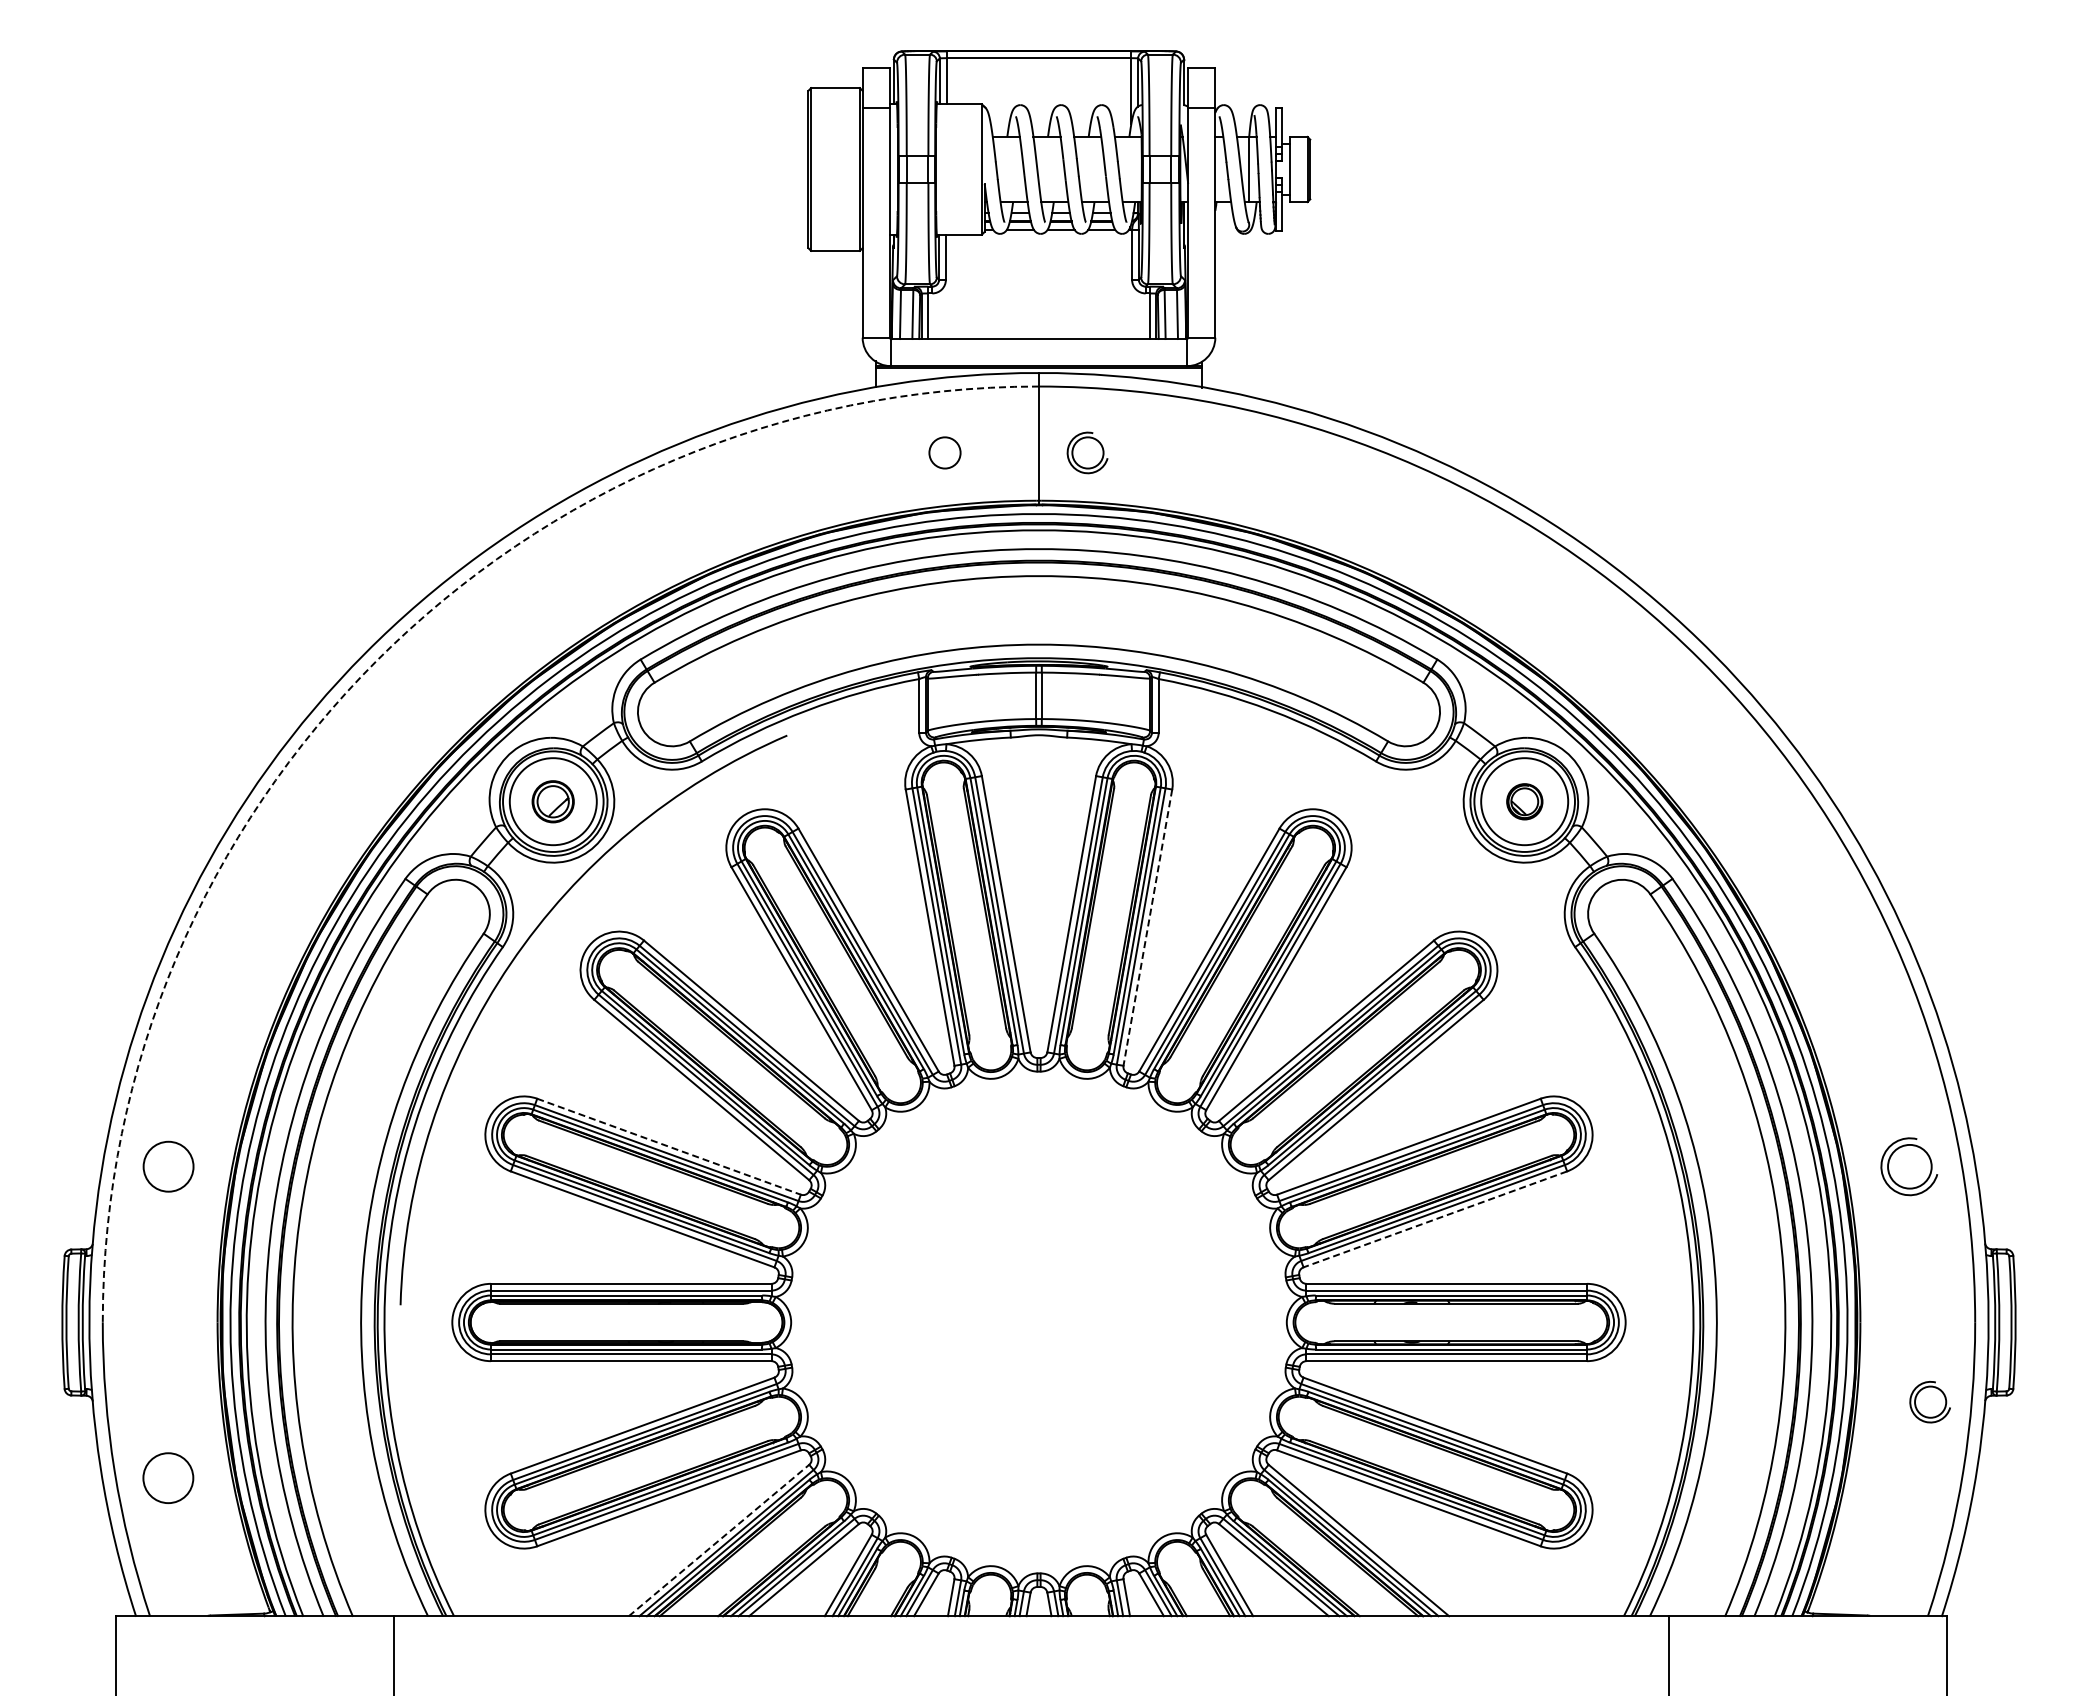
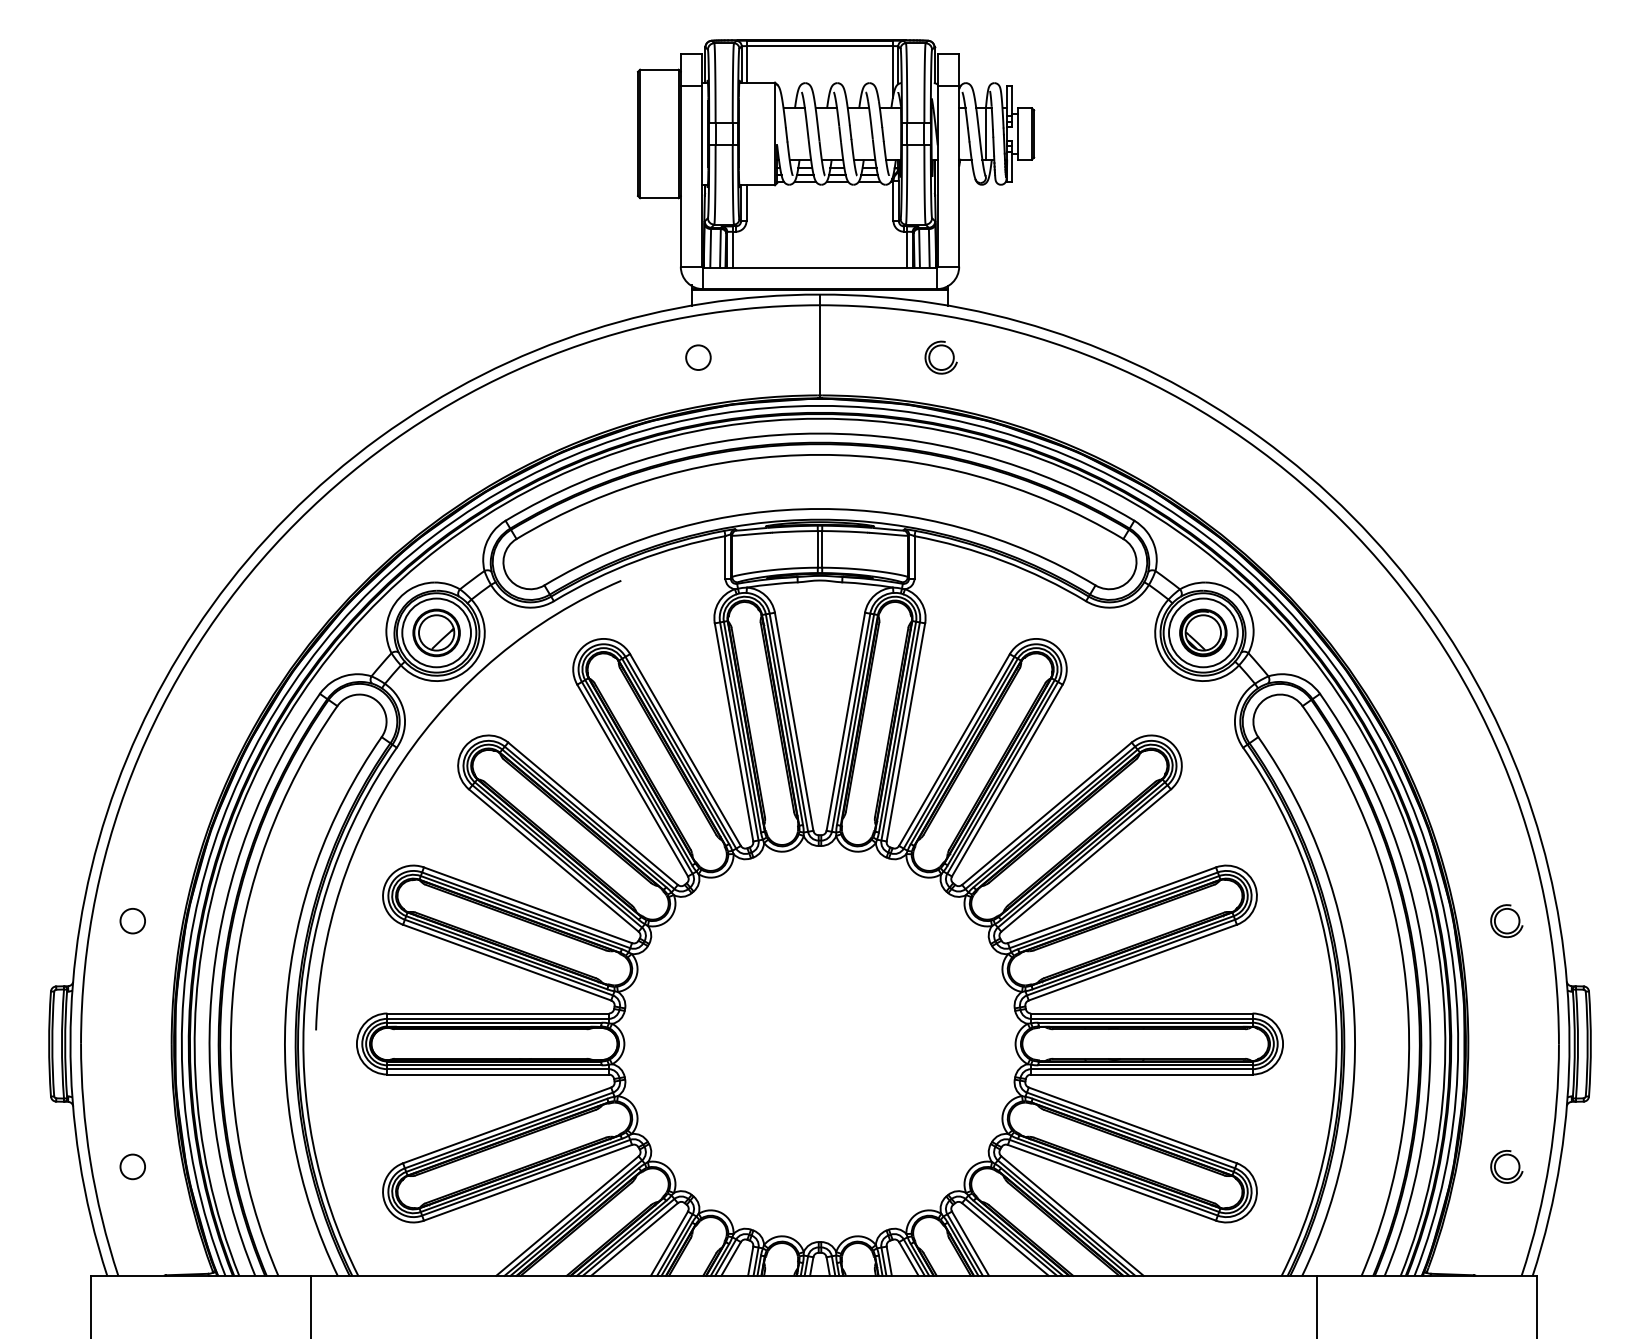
circle: (944, 452) -> (698, 357), moved
part: (1087, 452) -> (941, 357), moved
arc: (377, 660) -> (297, 521), dashed -> solid
part: (552, 801) -> (436, 632), size x1.43
part: (1524, 801) -> (1203, 632), size x1.67
line: (1147, 928) -> (905, 733), dashed -> solid
line: (669, 1146) -> (528, 905), dashed -> solid
circle: (167, 1166) -> (132, 920), size x0.62
part: (1908, 1166) -> (1506, 920), size x0.71
line: (1434, 1219) -> (1132, 962), dashed -> solid
part: (1929, 1402) -> (1506, 1167), moved
circle: (167, 1477) -> (132, 1166), size x0.62
line: (719, 1540) -> (567, 1216), dashed -> solid

